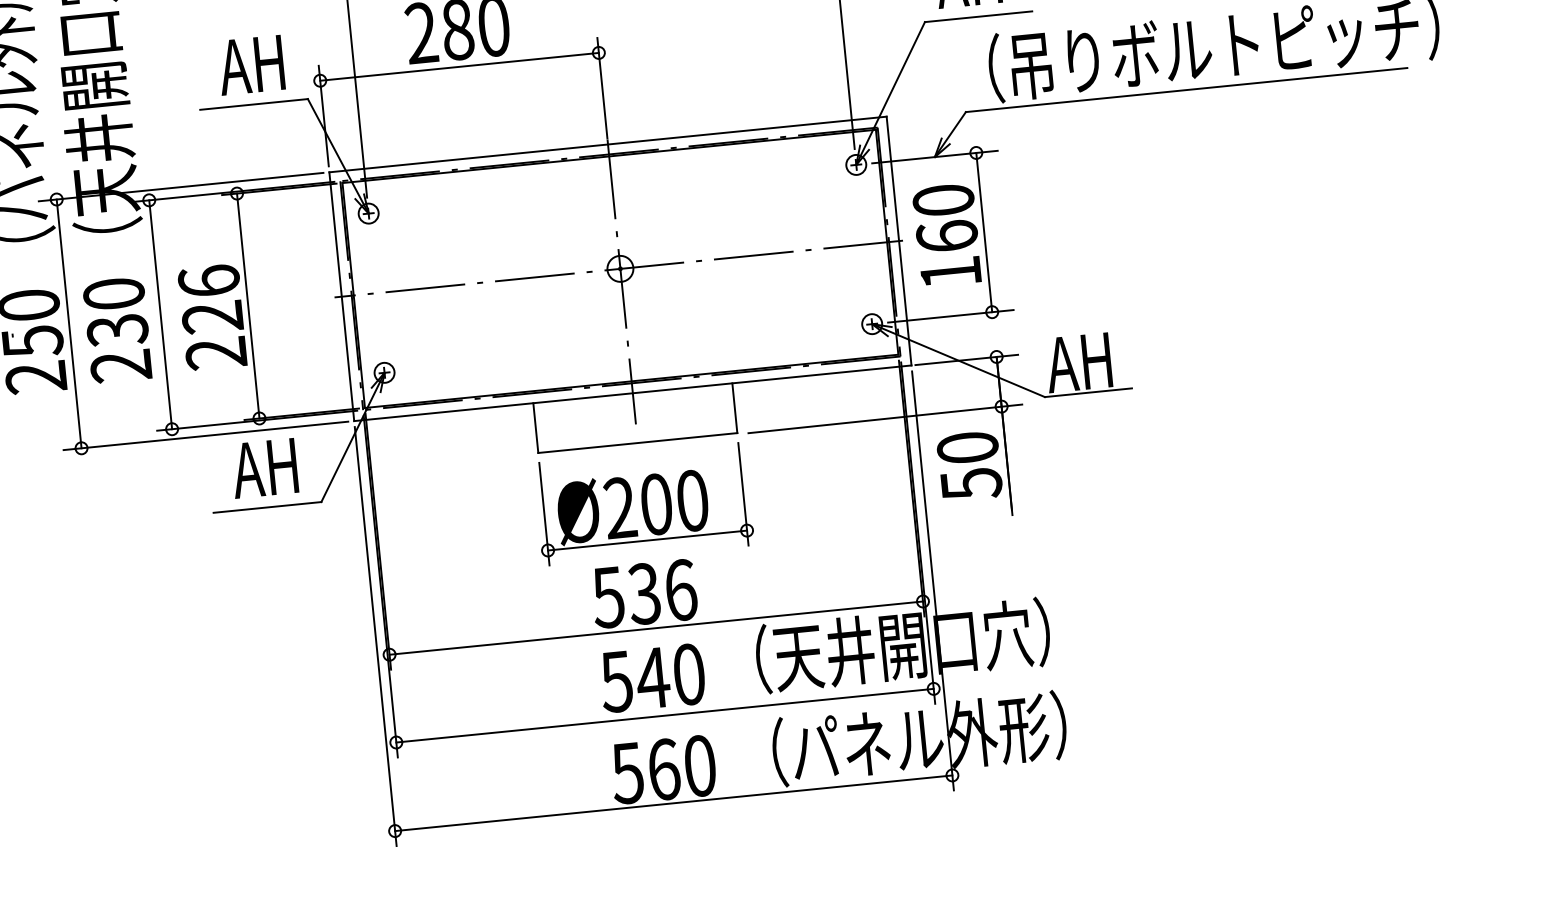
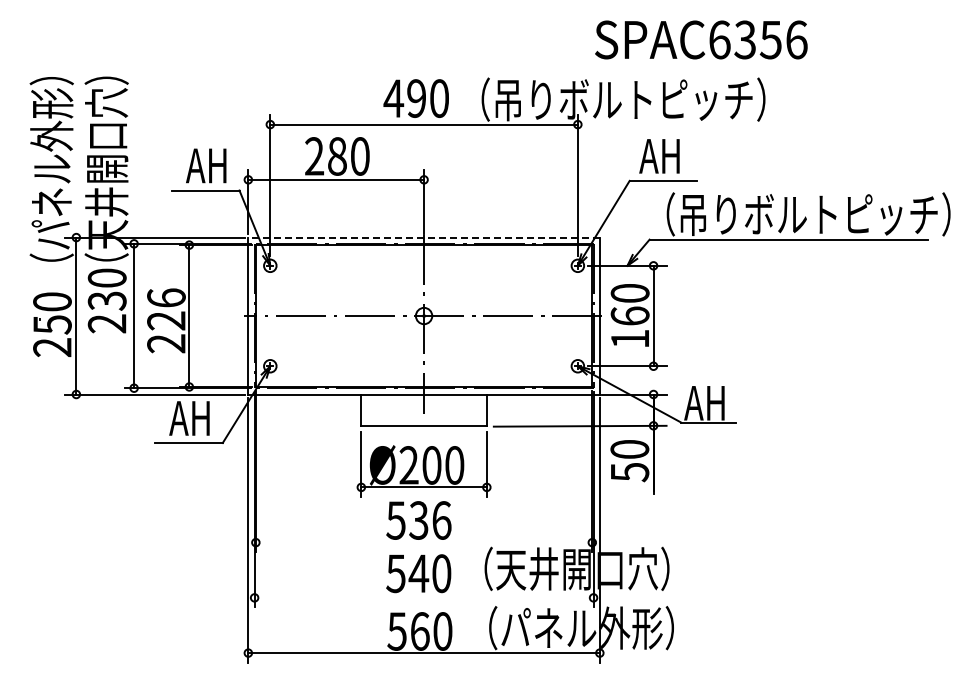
line: (608, 144) -> (424, 237), solid -> dashed
text: (116, 329) -> (106, 300), moved
line: (655, 628) -> (423, 542), removed
line: (664, 715) -> (423, 597), removed

